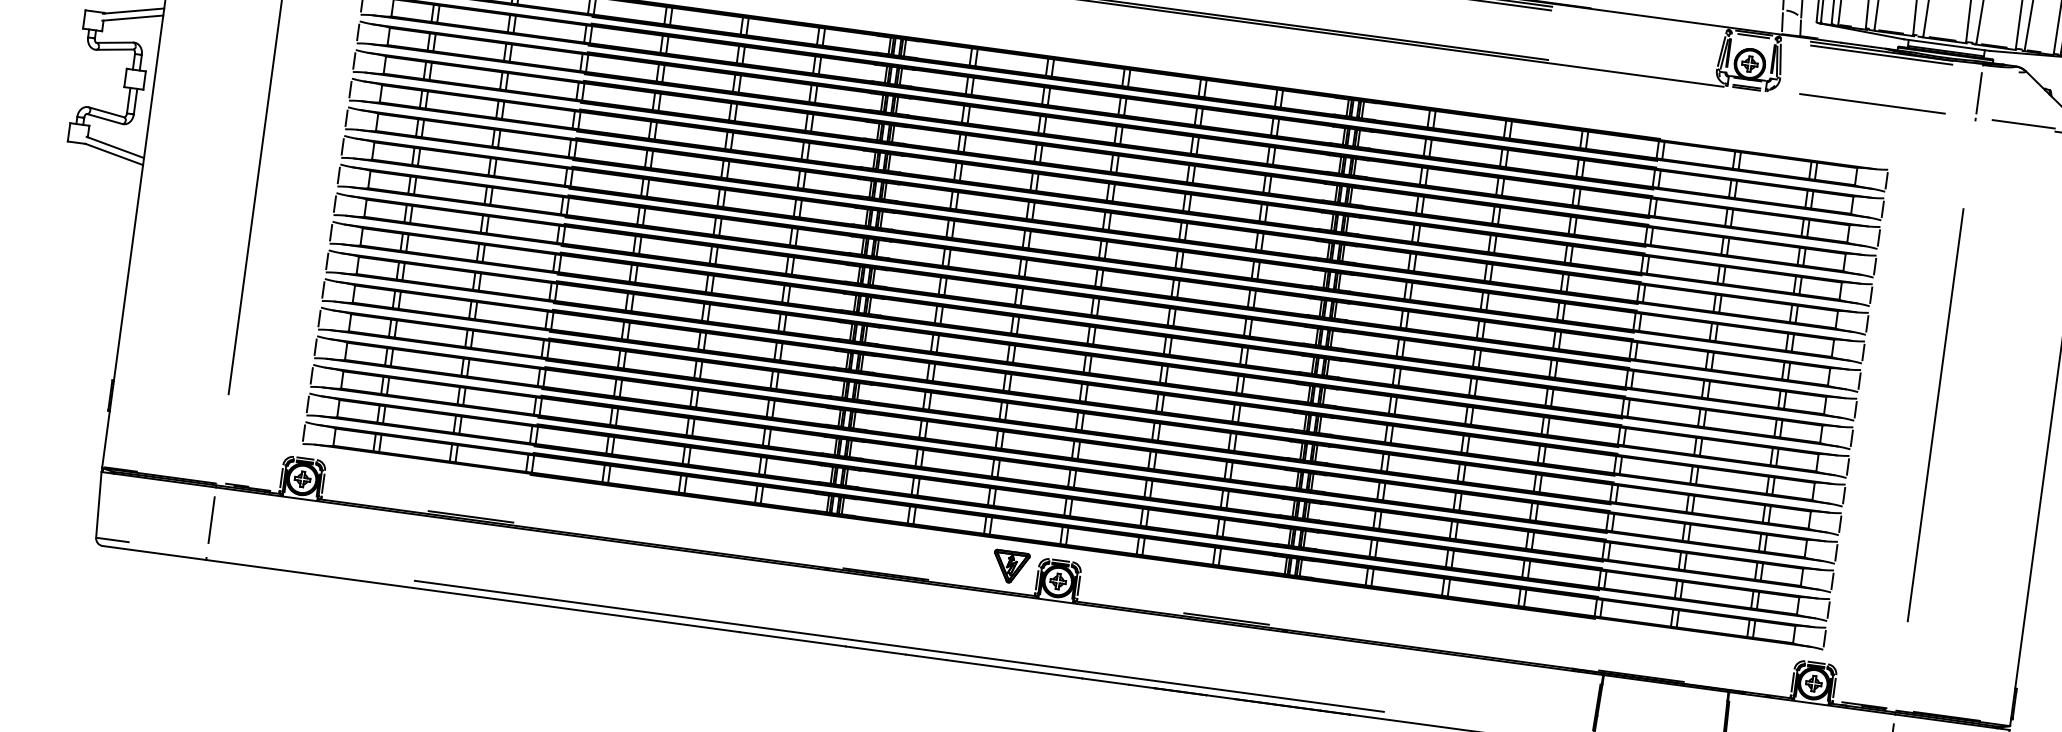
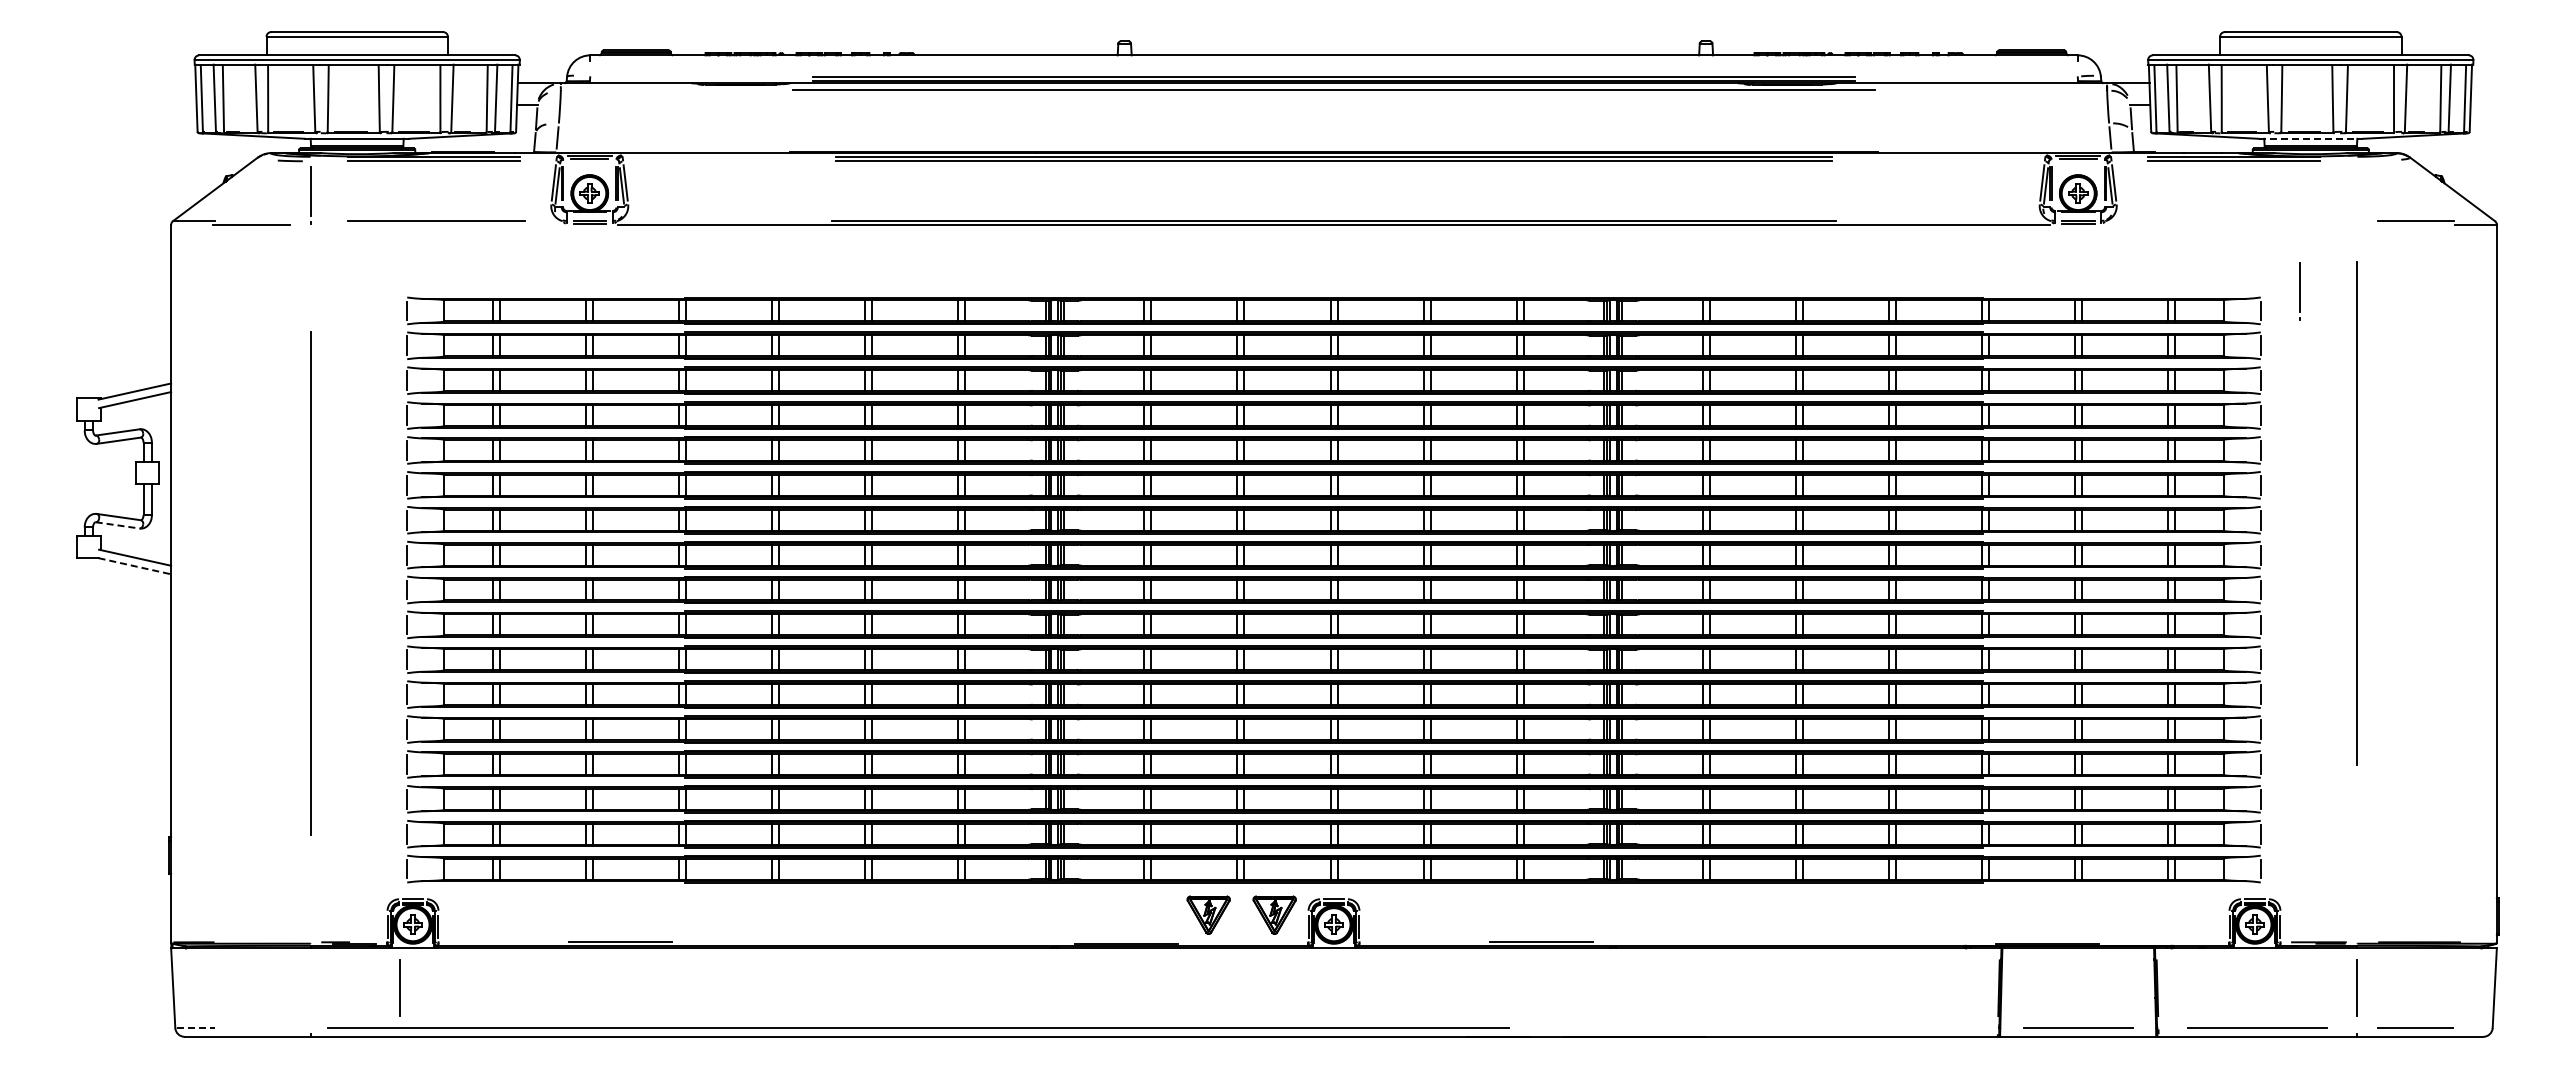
line: (1947, 44) -> (2311, 138), solid -> dashed
line: (1978, 96) -> (2299, 291), moved
line: (1872, 104) -> (2231, 221), removed
line: (105, 119) -> (118, 525), solid -> dashed
line: (114, 154) -> (135, 566), solid -> dashed
line: (1934, 415) -> (2356, 513), moved
line: (211, 519) -> (399, 987), moved
line: (113, 540) -> (196, 1028), solid -> dashed
part: (956, 559) -> (1208, 914), added
line: (899, 645) -> (918, 1027), moved

